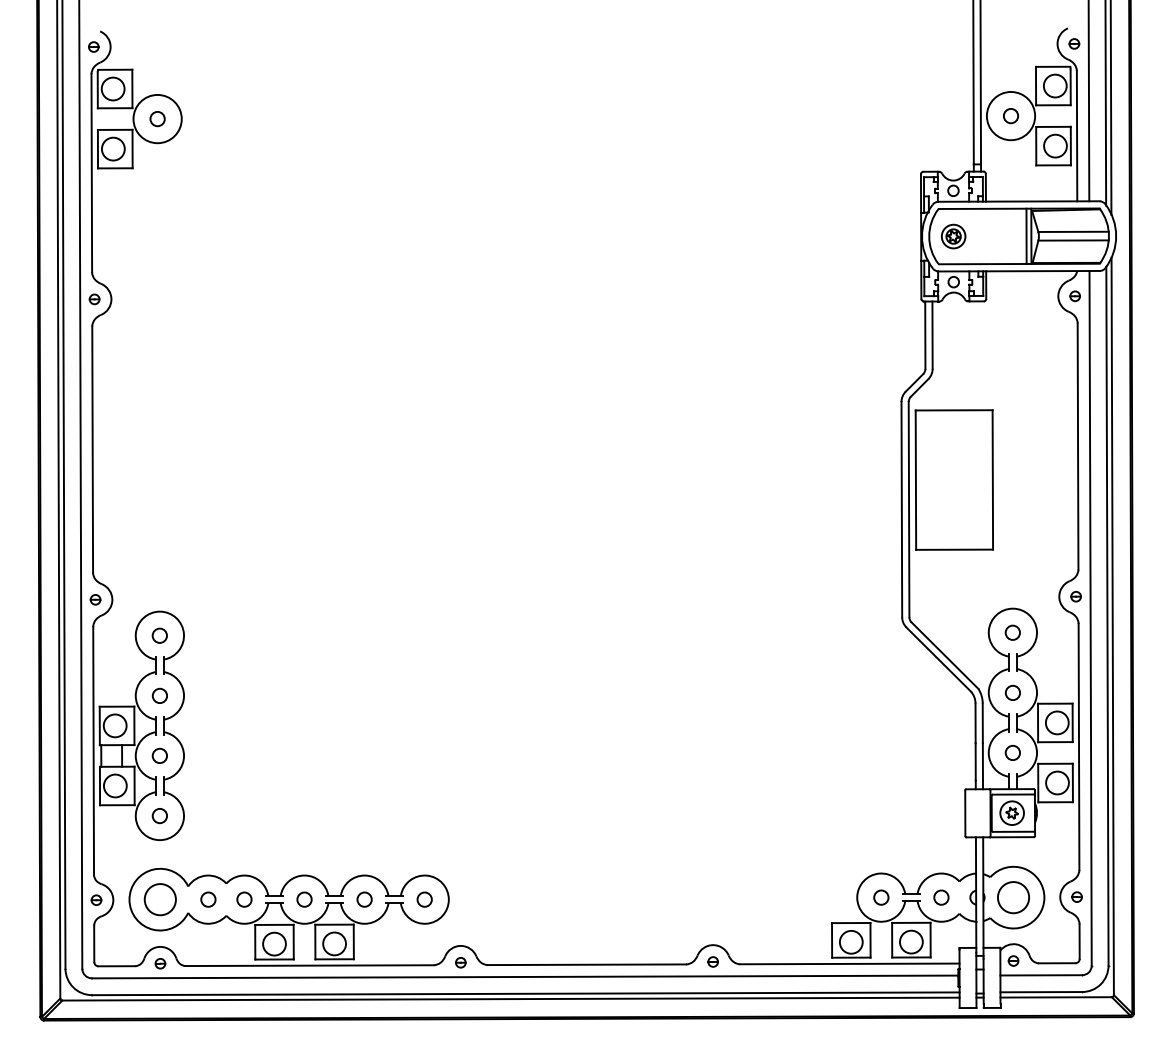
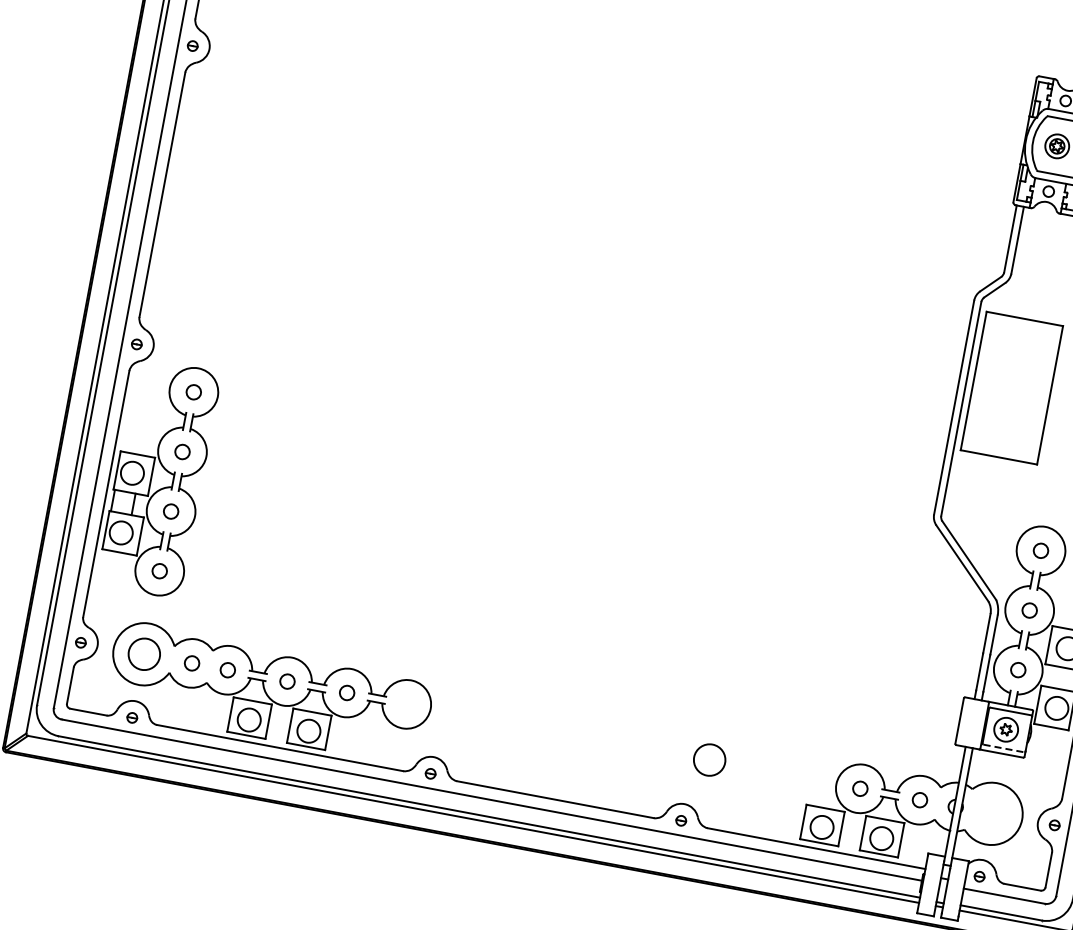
line: (1013, 831) -> (1004, 748), solid -> dashed
circle: (1013, 897) -> (709, 759), moved
circle: (424, 899) -> (406, 704), removed

